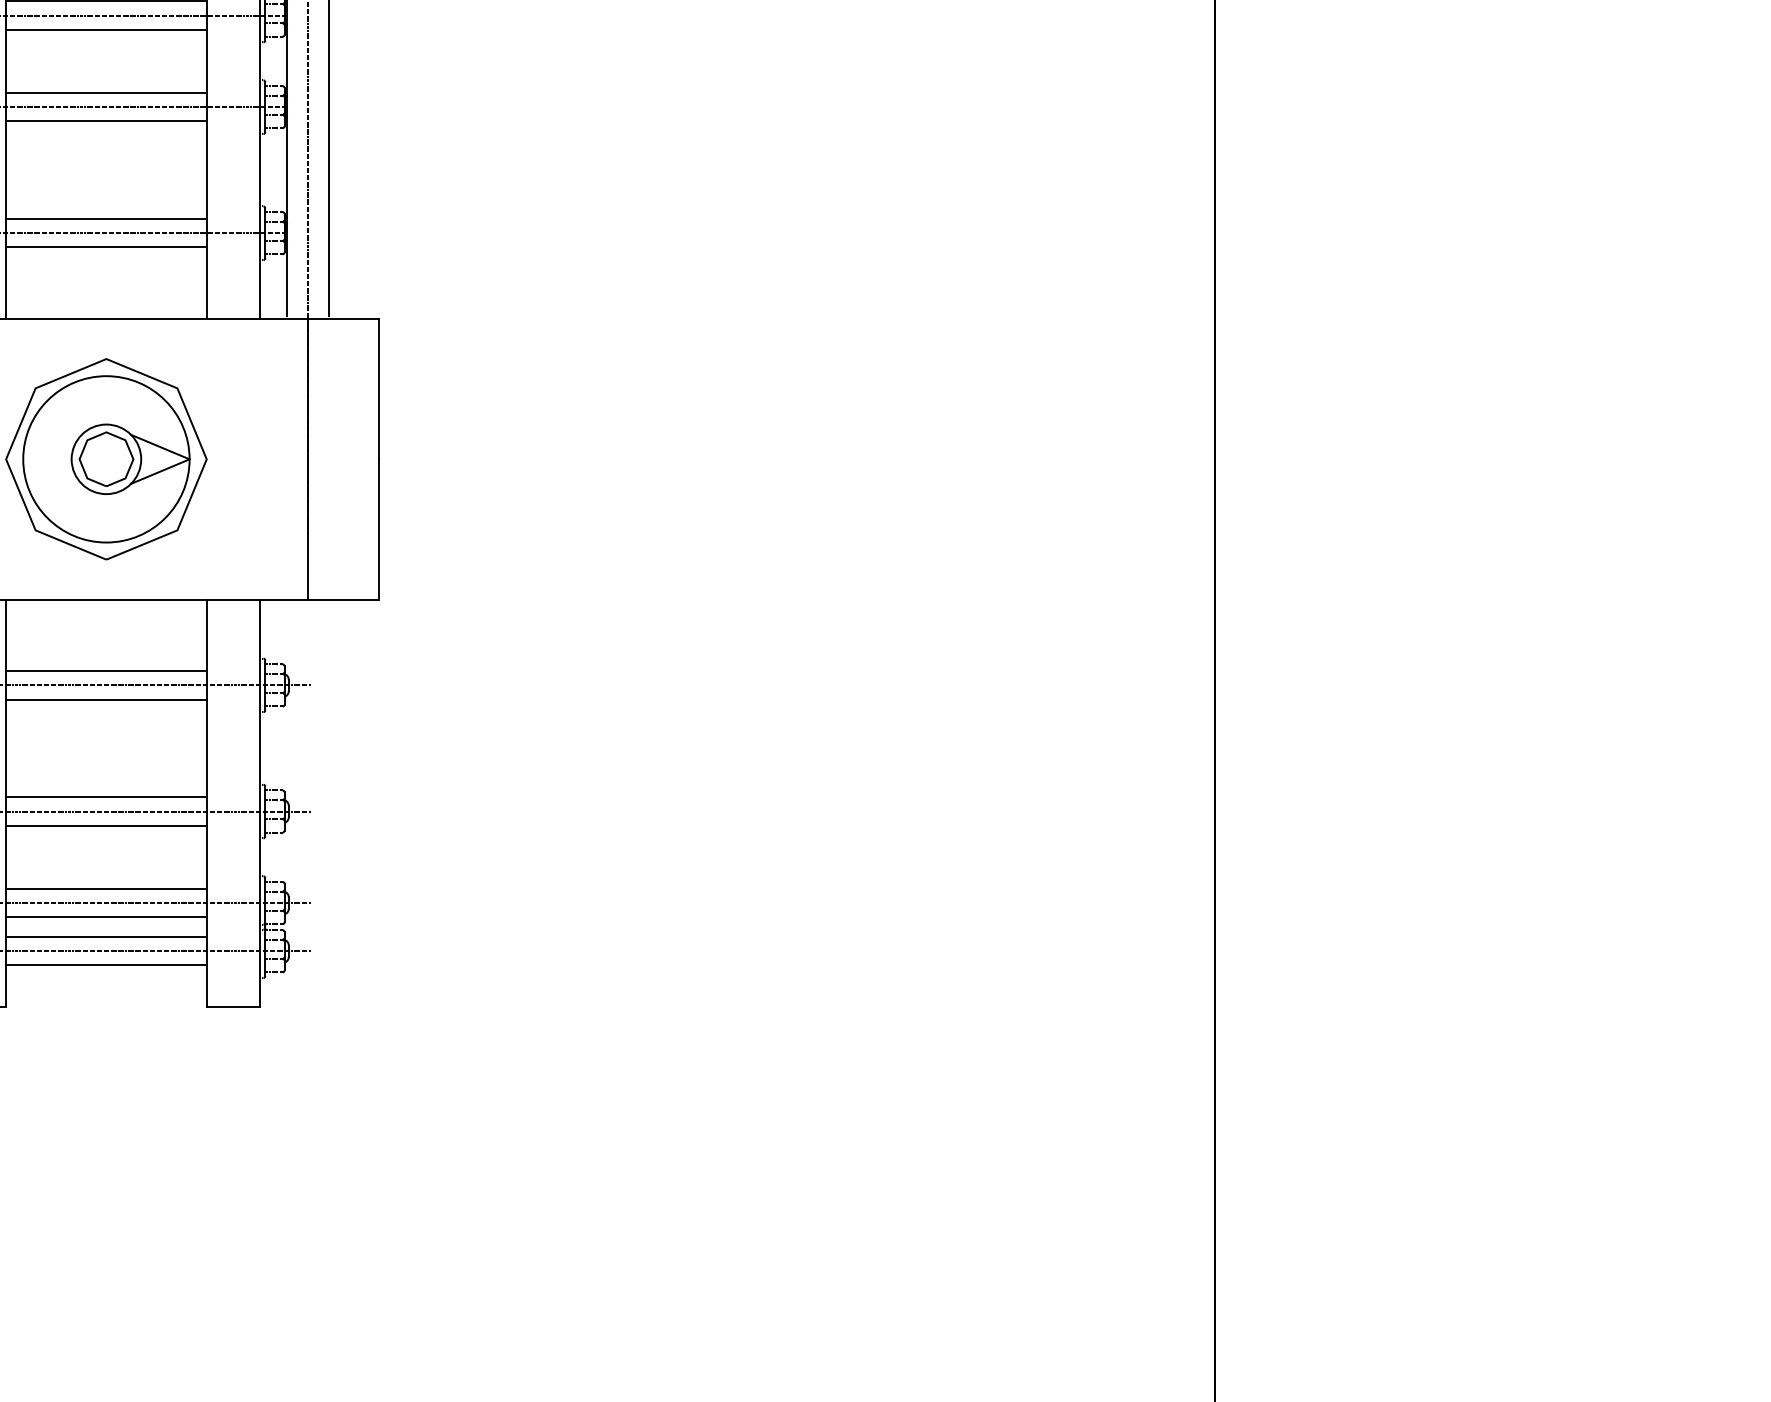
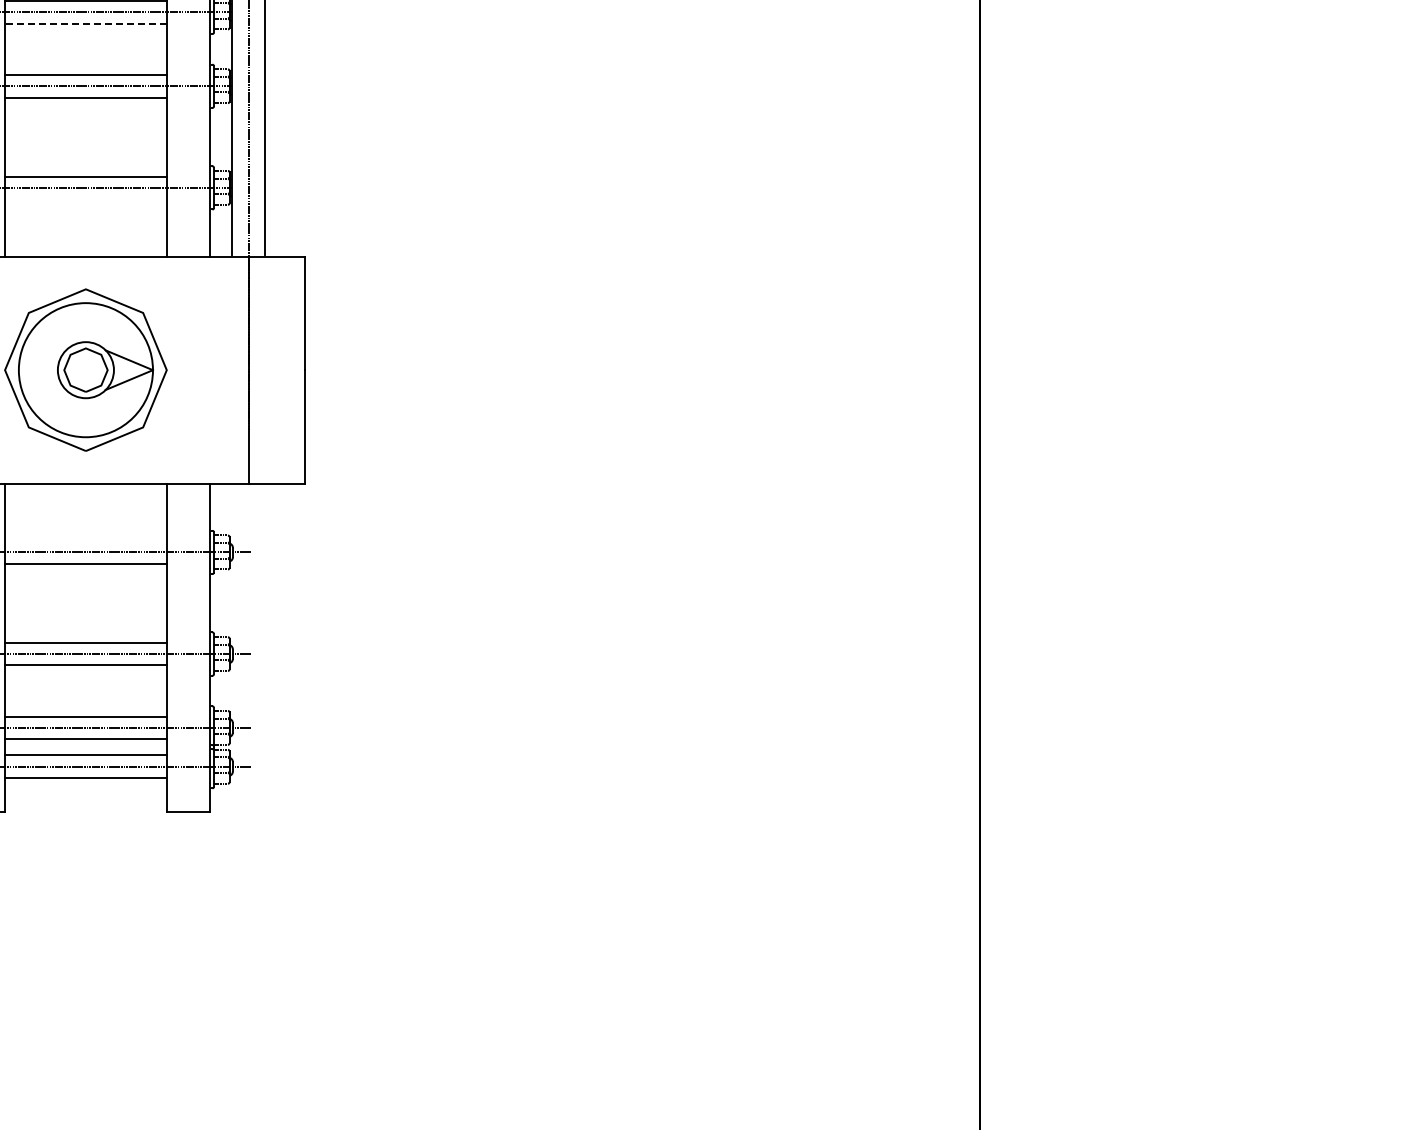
line: (105, 29) -> (85, 23), solid -> dashed
line: (105, 247) -> (85, 199), removed
line: (105, 671) -> (85, 541), removed

